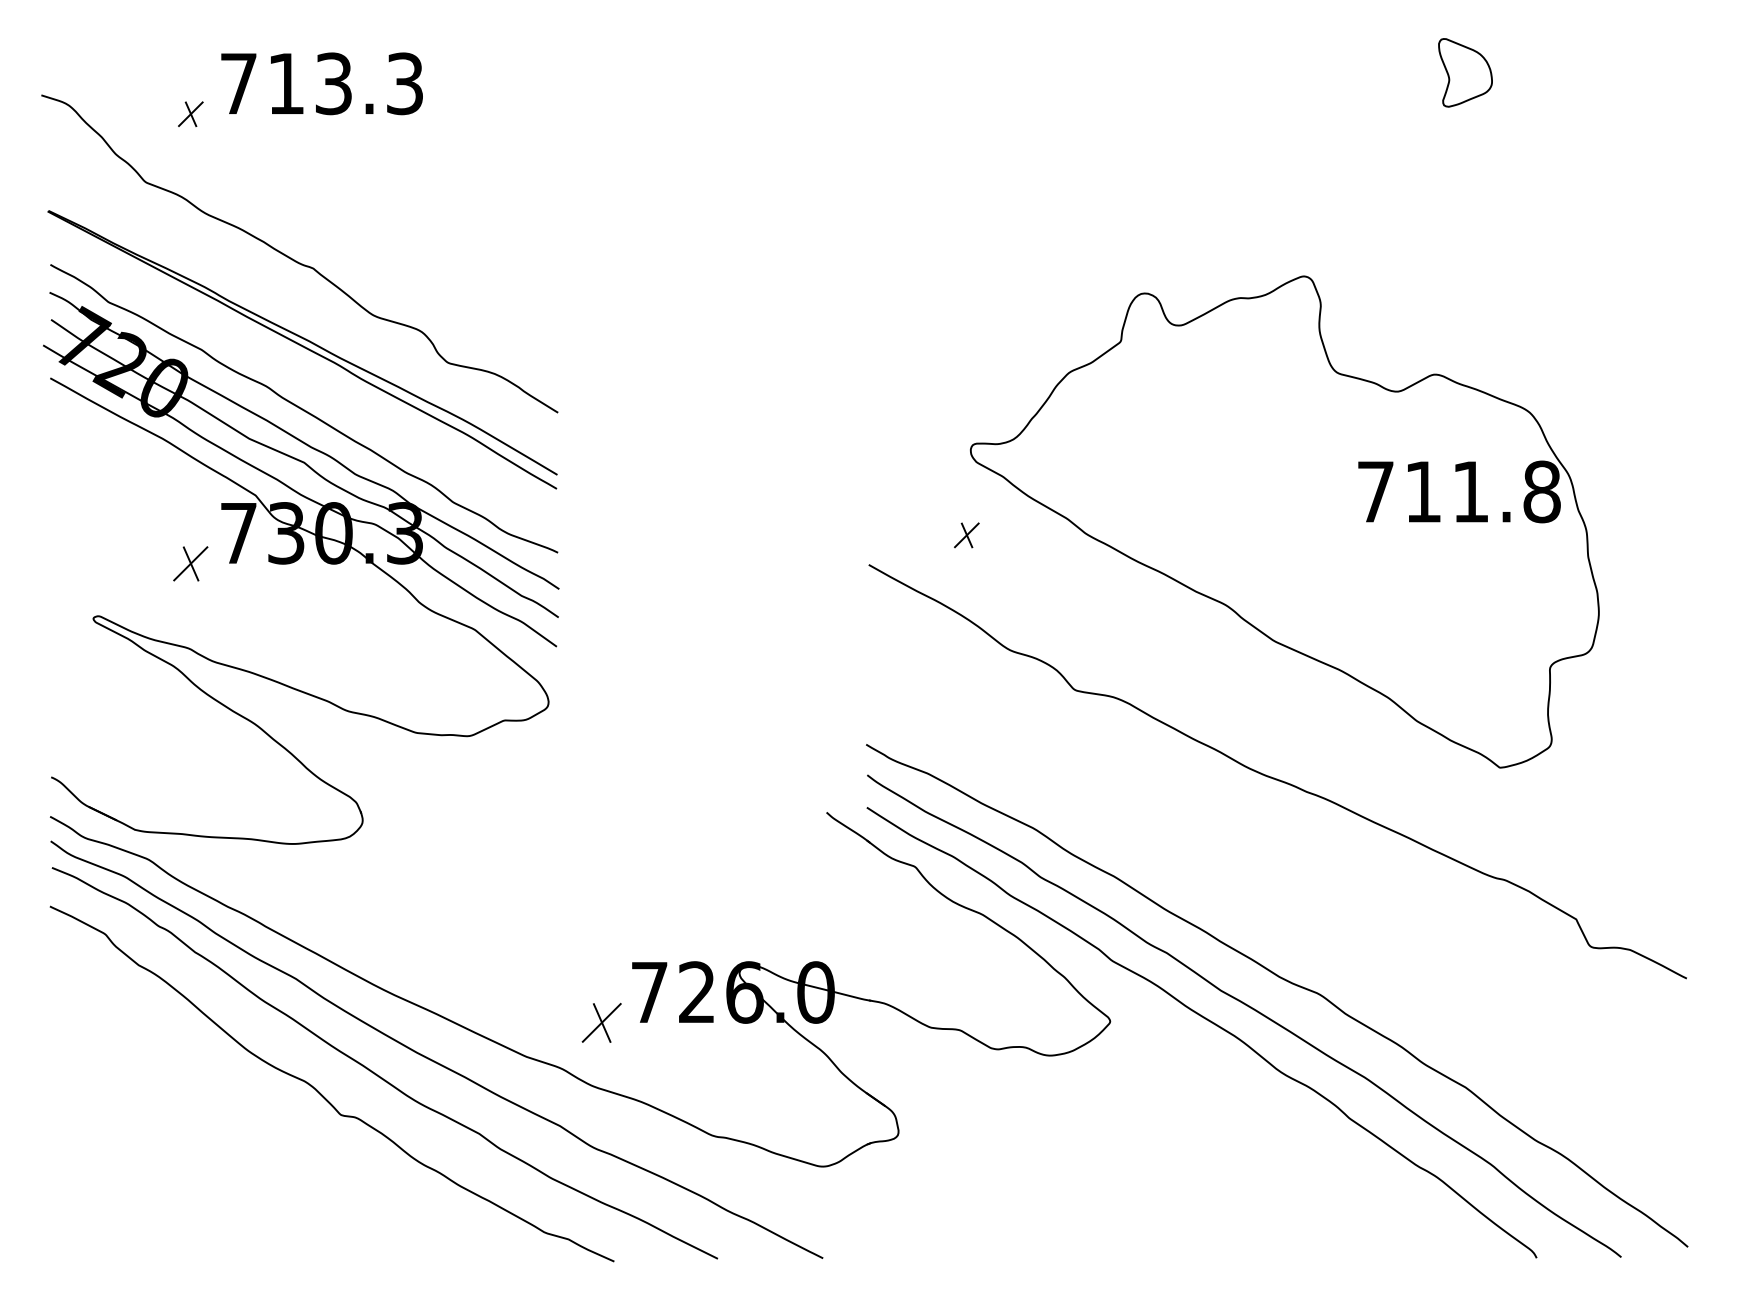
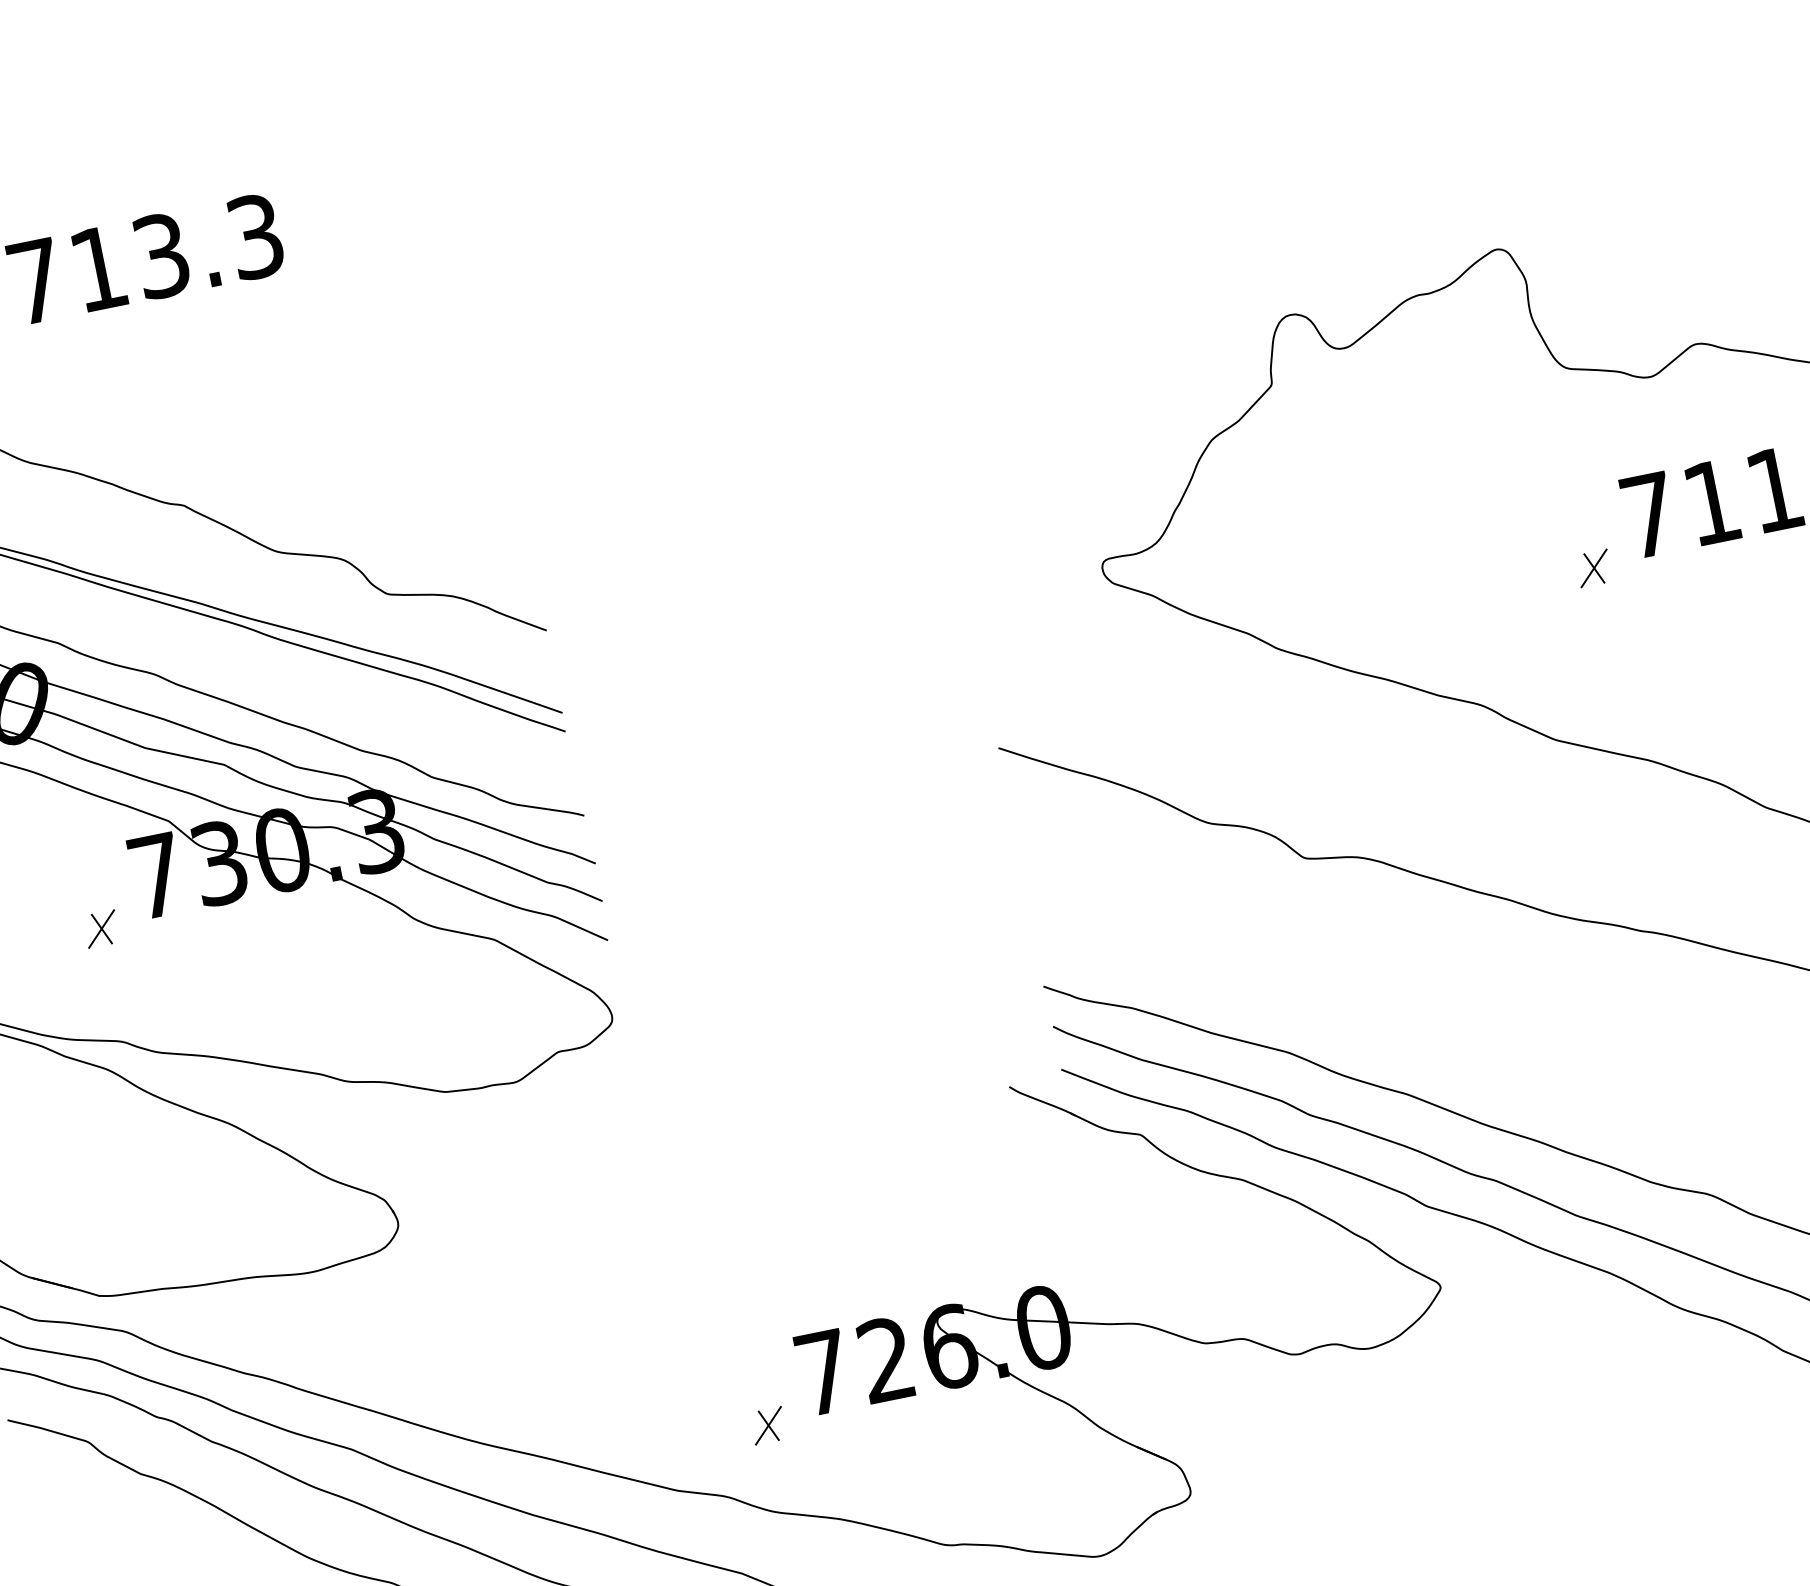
part: (966, 535) -> (1593, 568), moved
part: (190, 563) -> (101, 928), size x0.71
part: (601, 1022) -> (768, 1425), size x0.62

